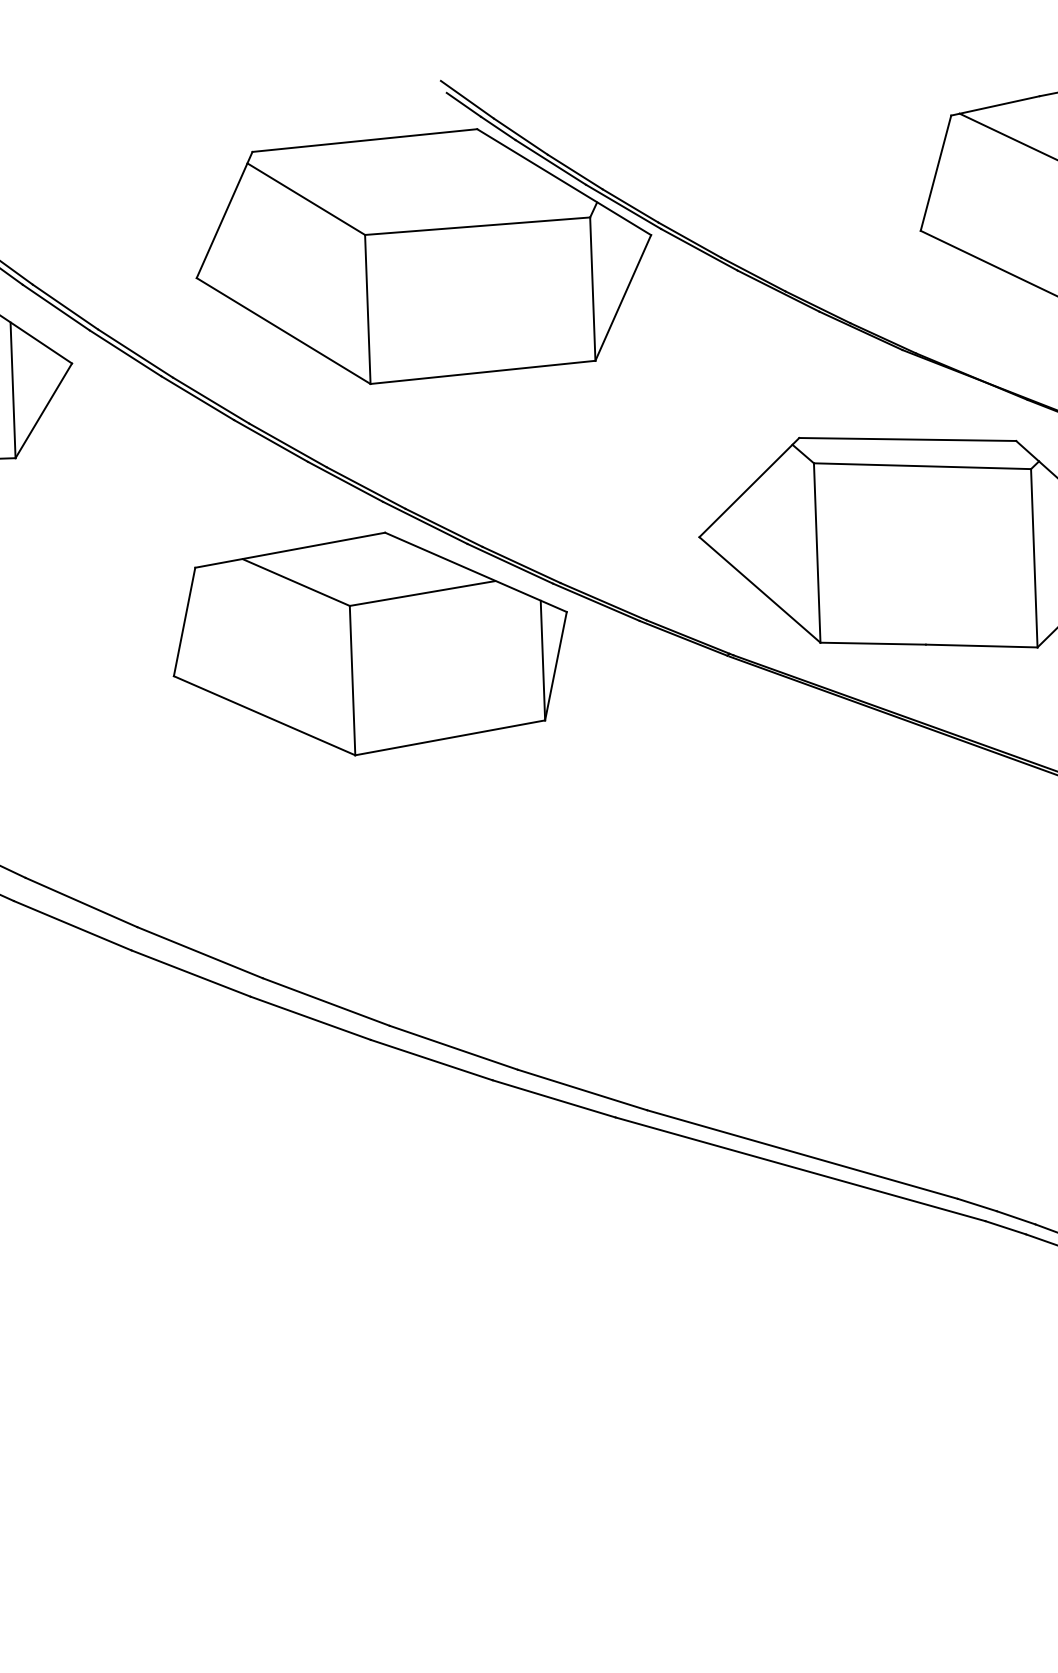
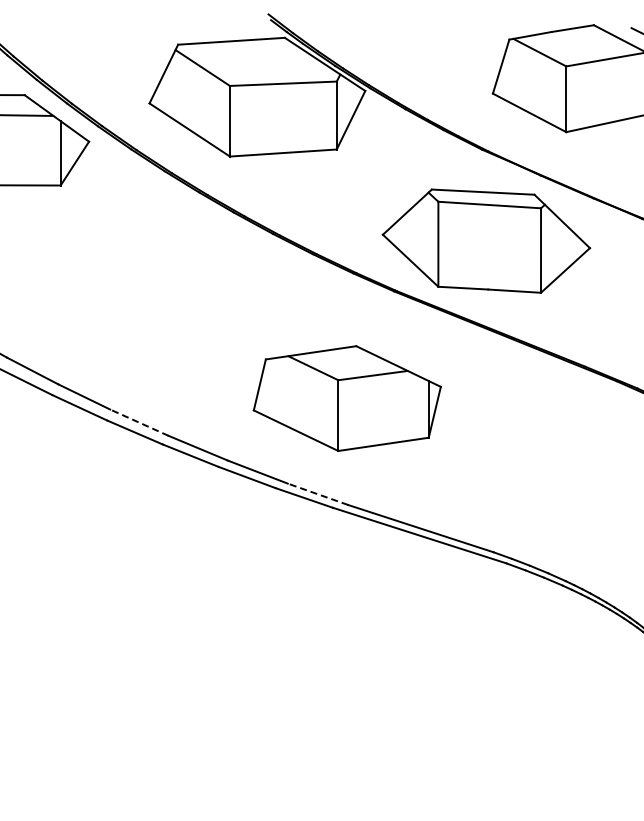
part: (368, 643) -> (346, 398), moved
line: (198, 952) -> (138, 422), solid -> dashed
line: (581, 1090) -> (317, 494), solid -> dashed

